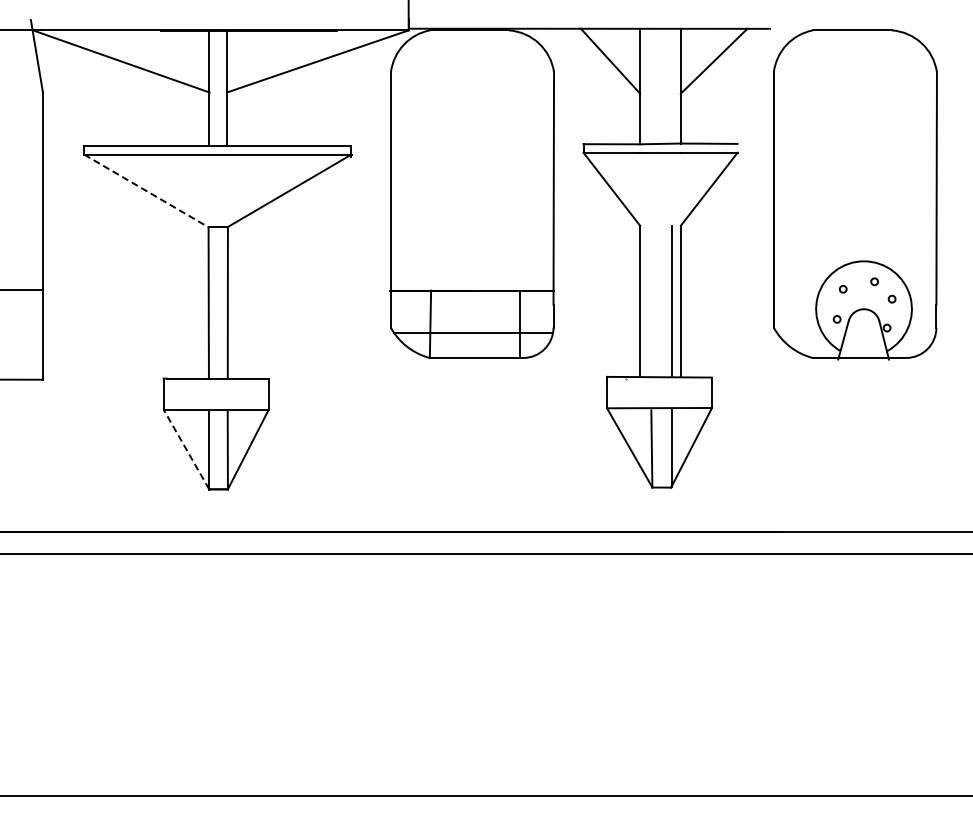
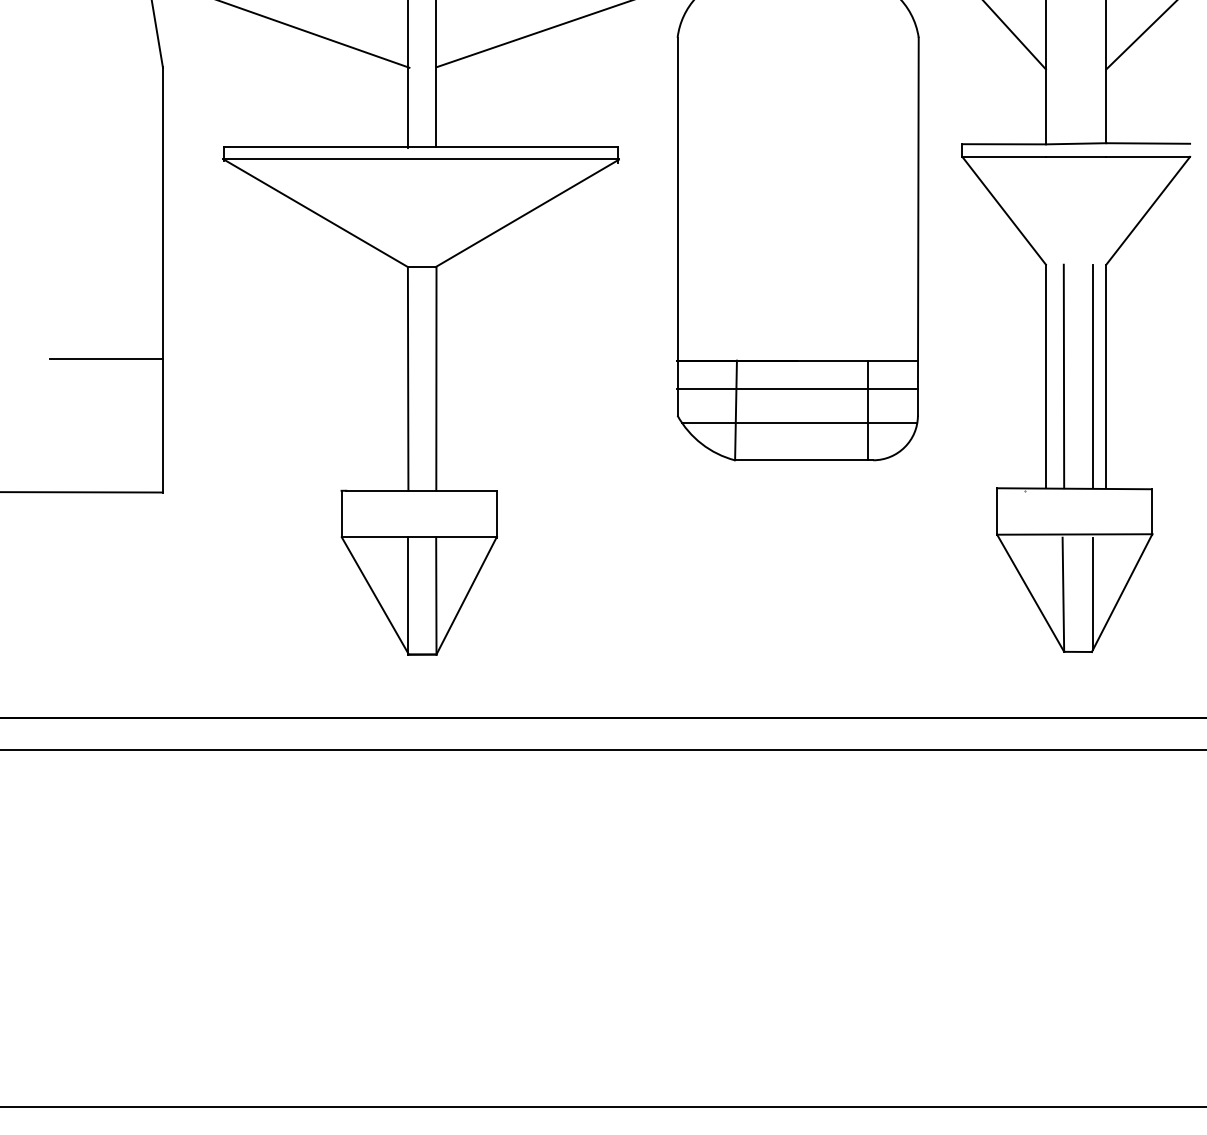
line: (146, 191) -> (316, 214), dashed -> solid
line: (652, 300) -> (1064, 375), added
line: (471, 309) -> (796, 388), added
line: (186, 449) -> (375, 595), dashed -> solid

